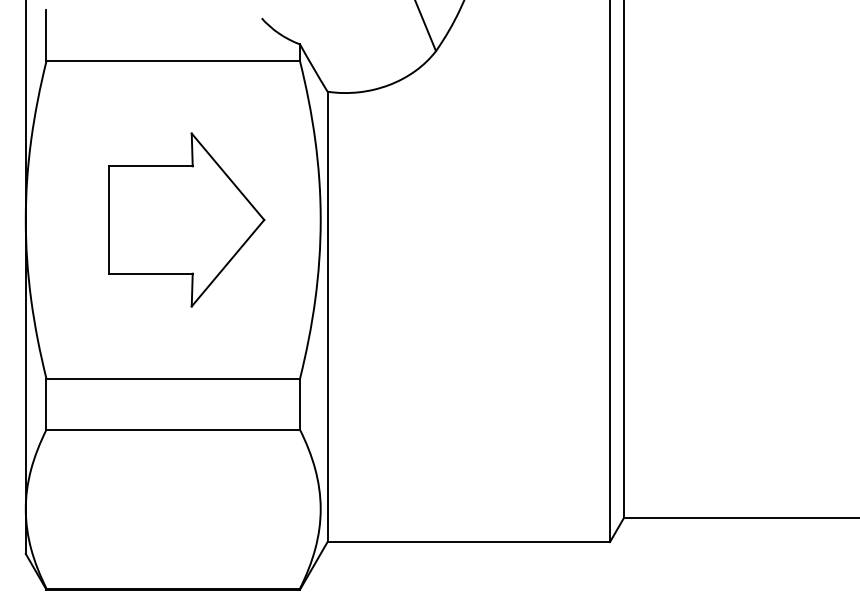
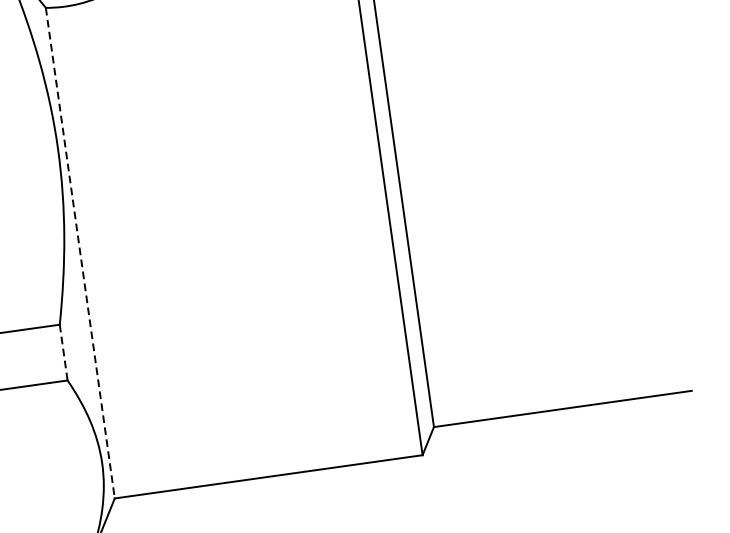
line: (327, 317) -> (80, 253), solid -> dashed
line: (300, 404) -> (64, 352), solid -> dashed

